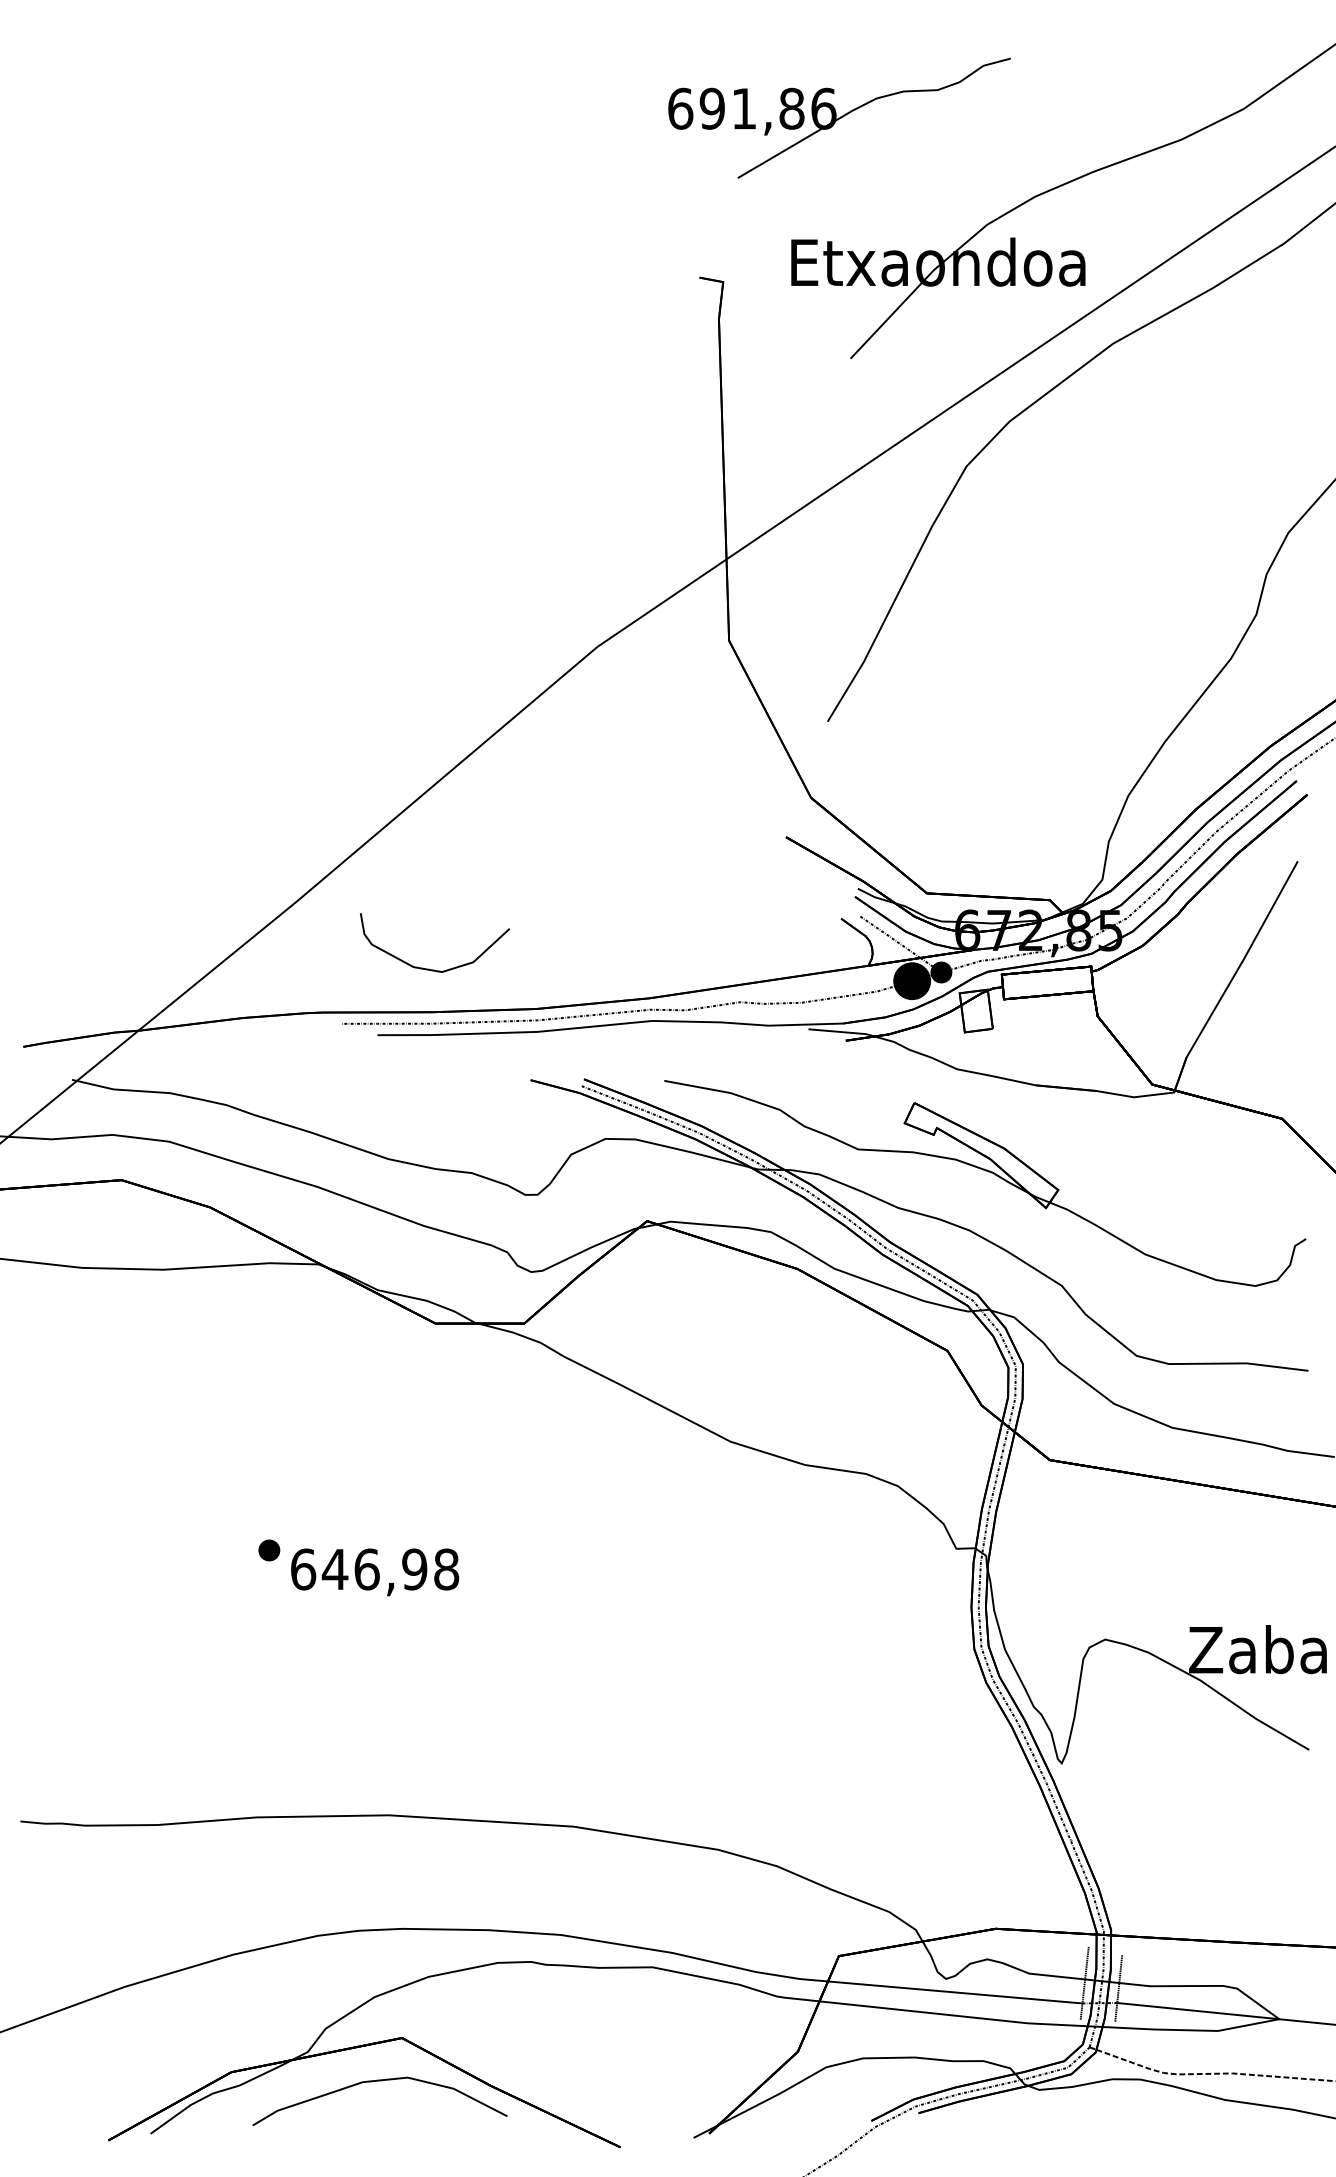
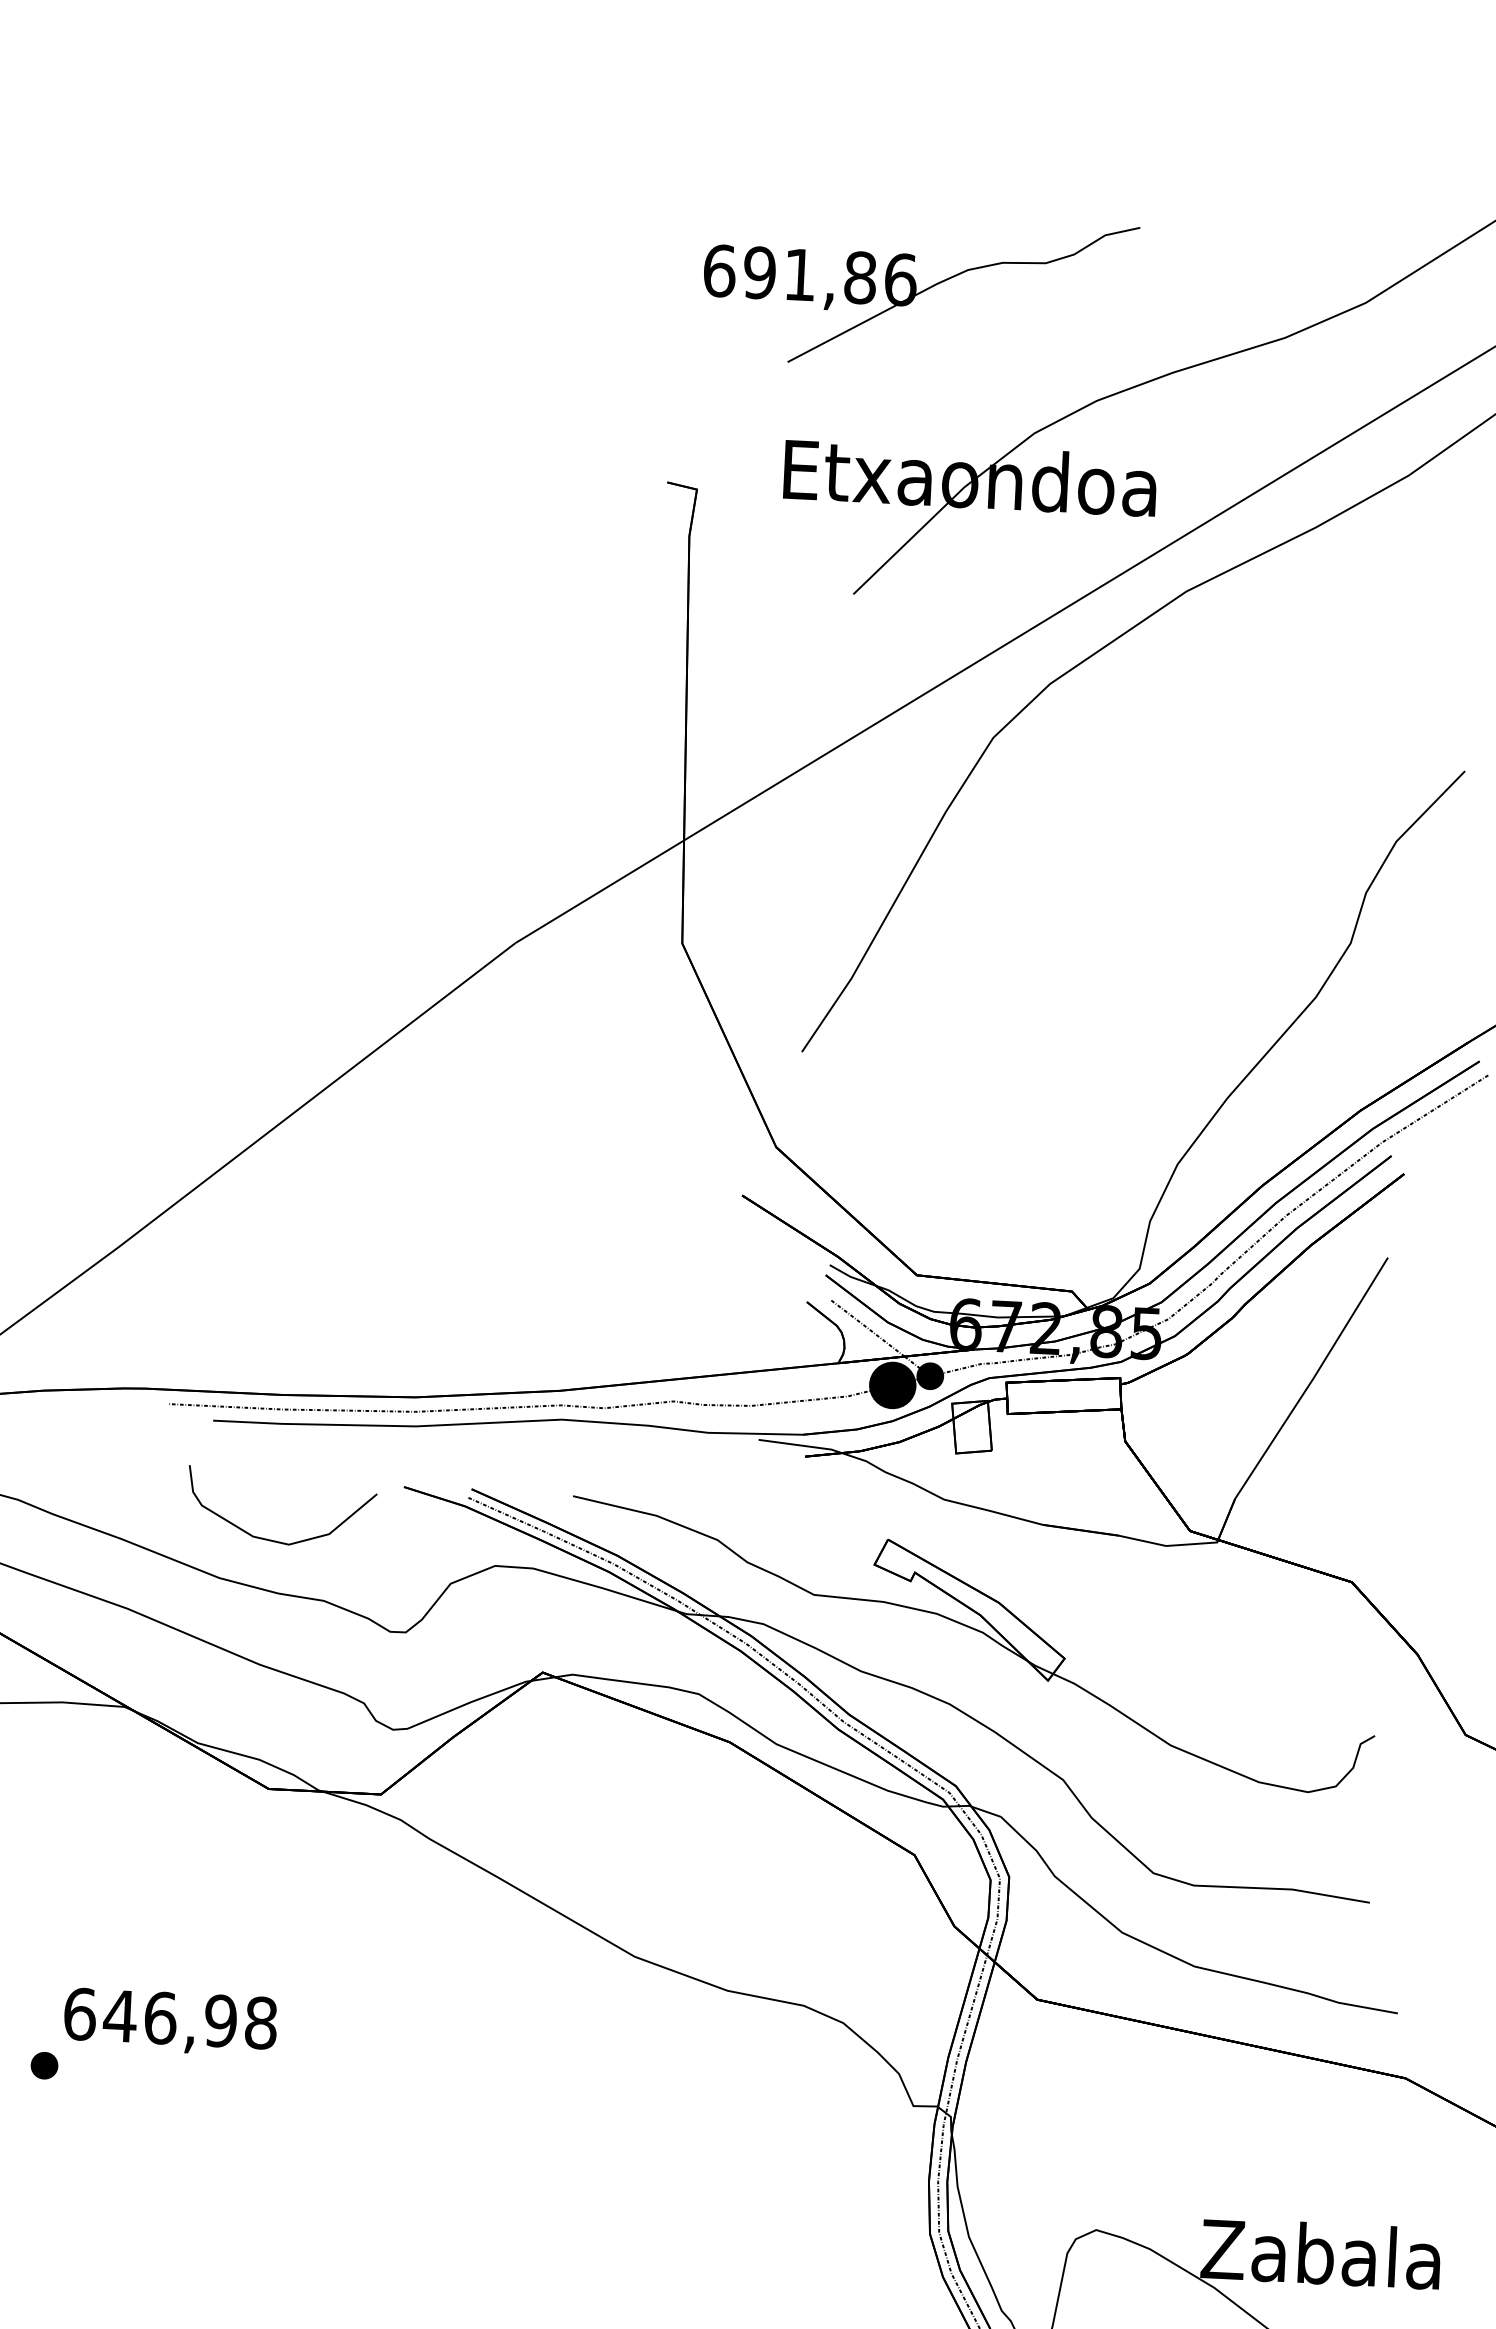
part: (839, 117) -> (920, 291), moved
curve: (428, 968) -> (272, 1539), moved
text: (375, 1572) -> (171, 2022), moved

